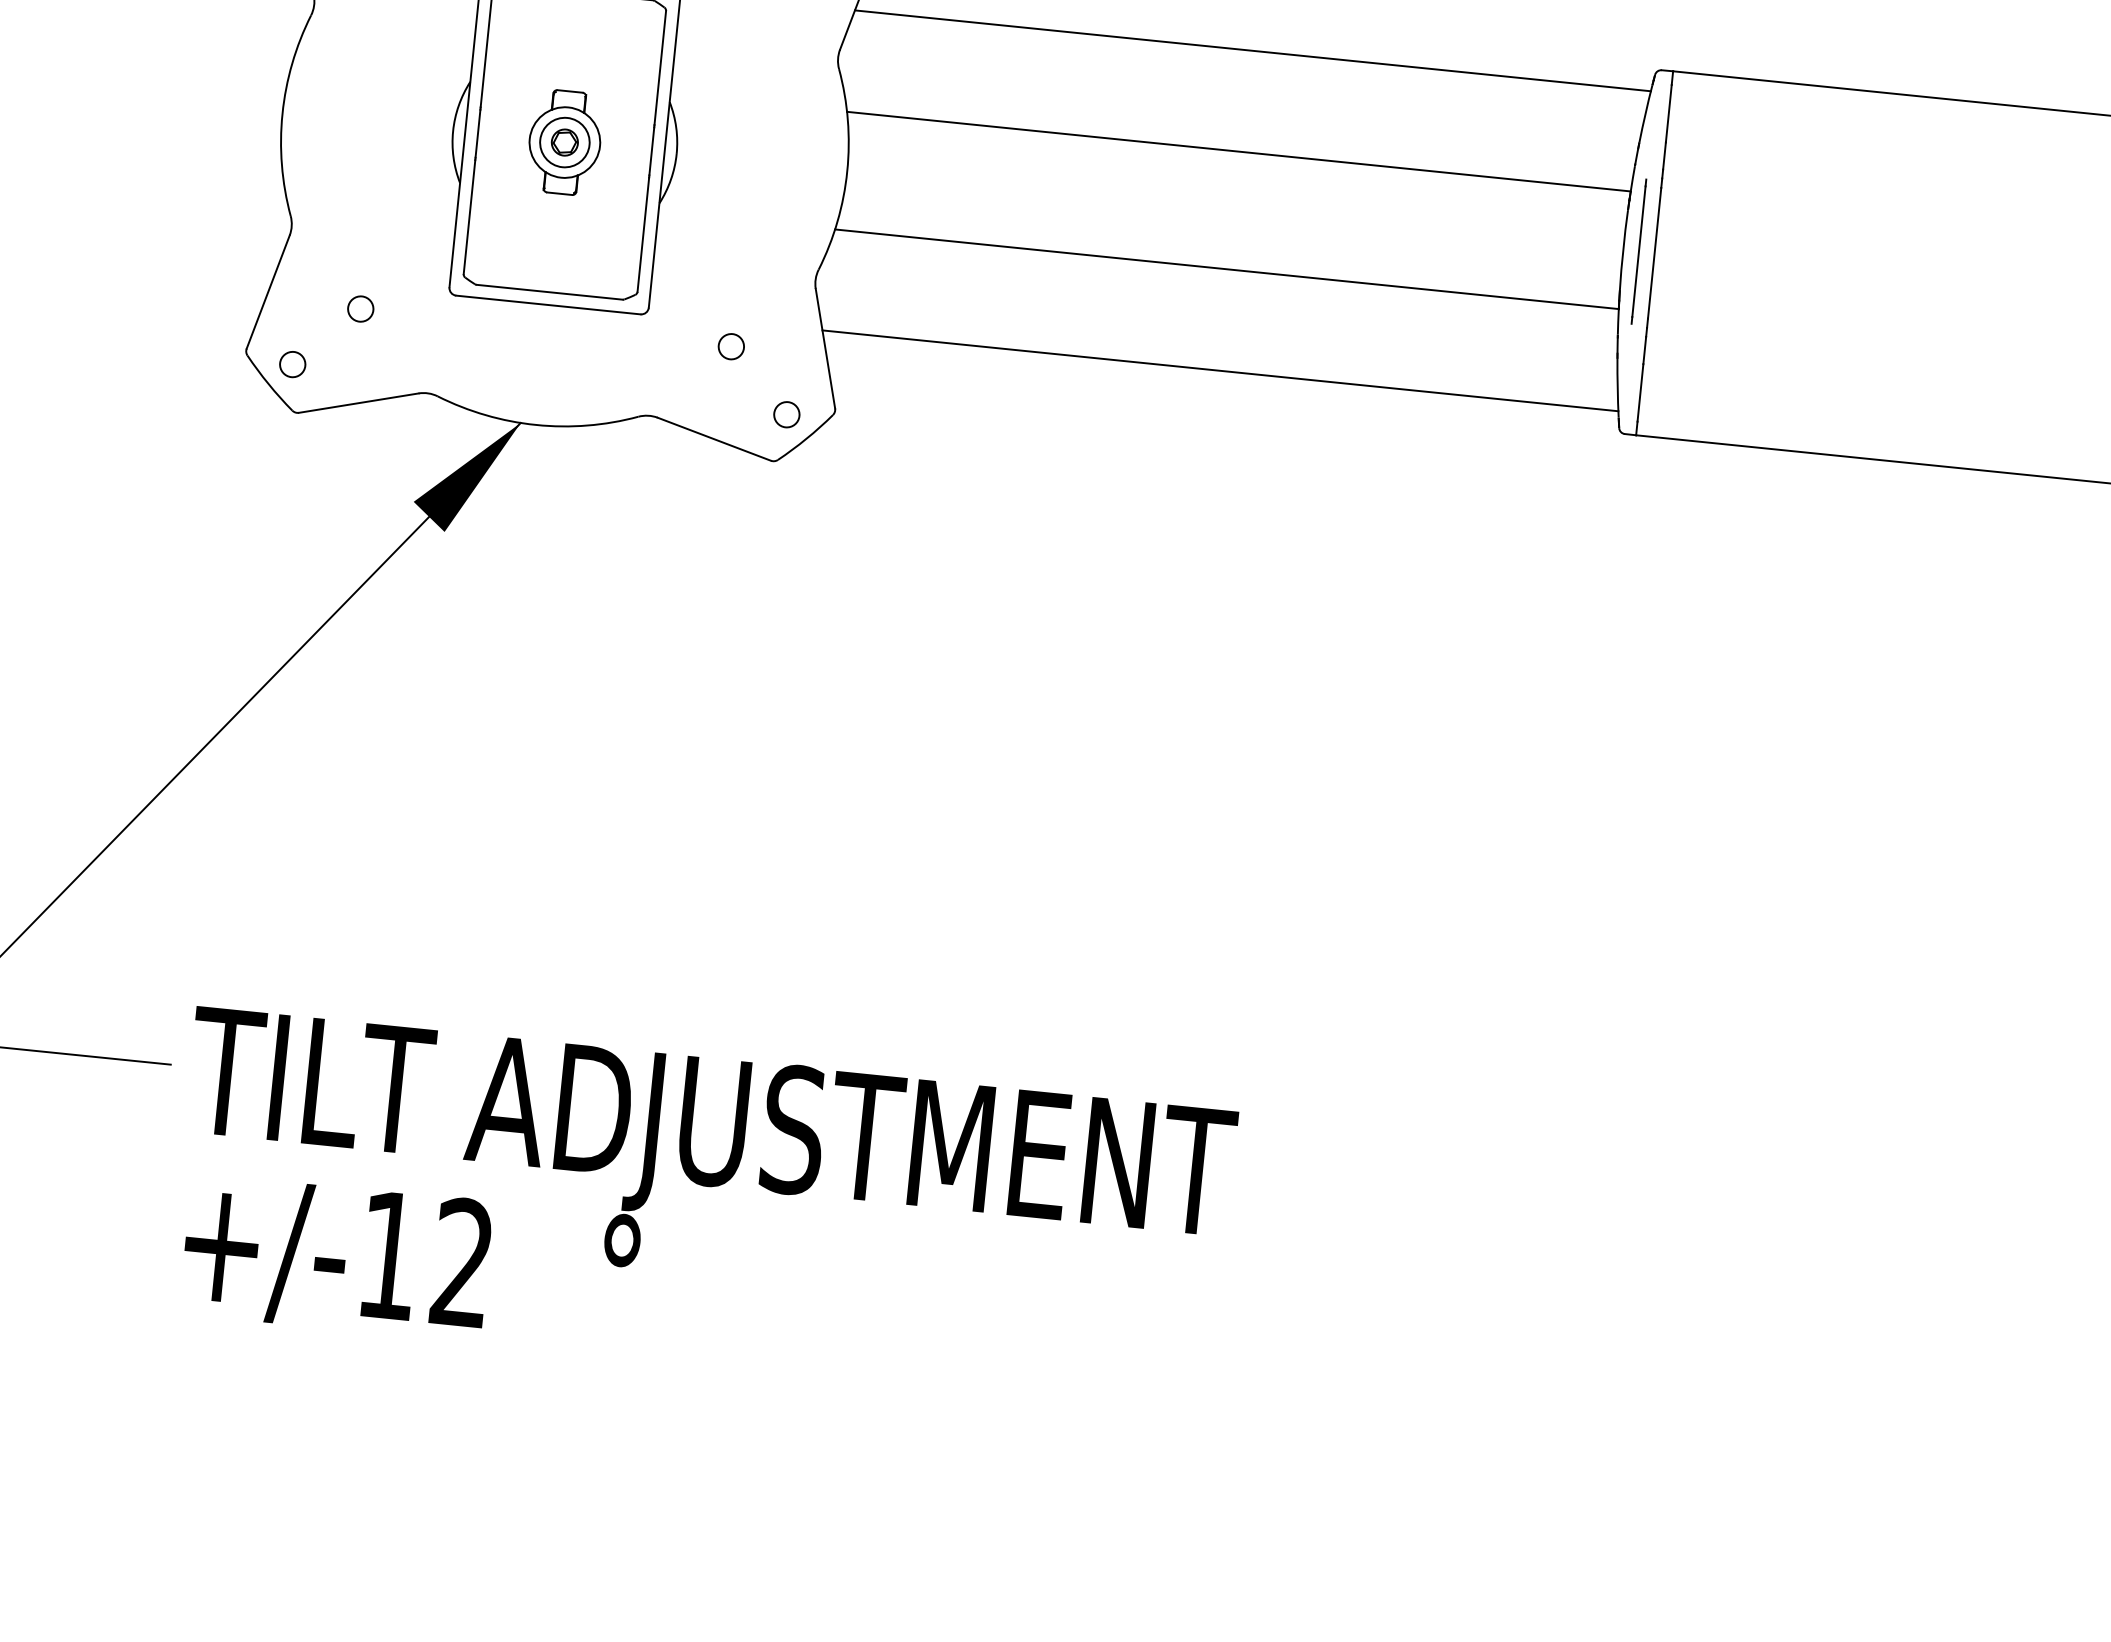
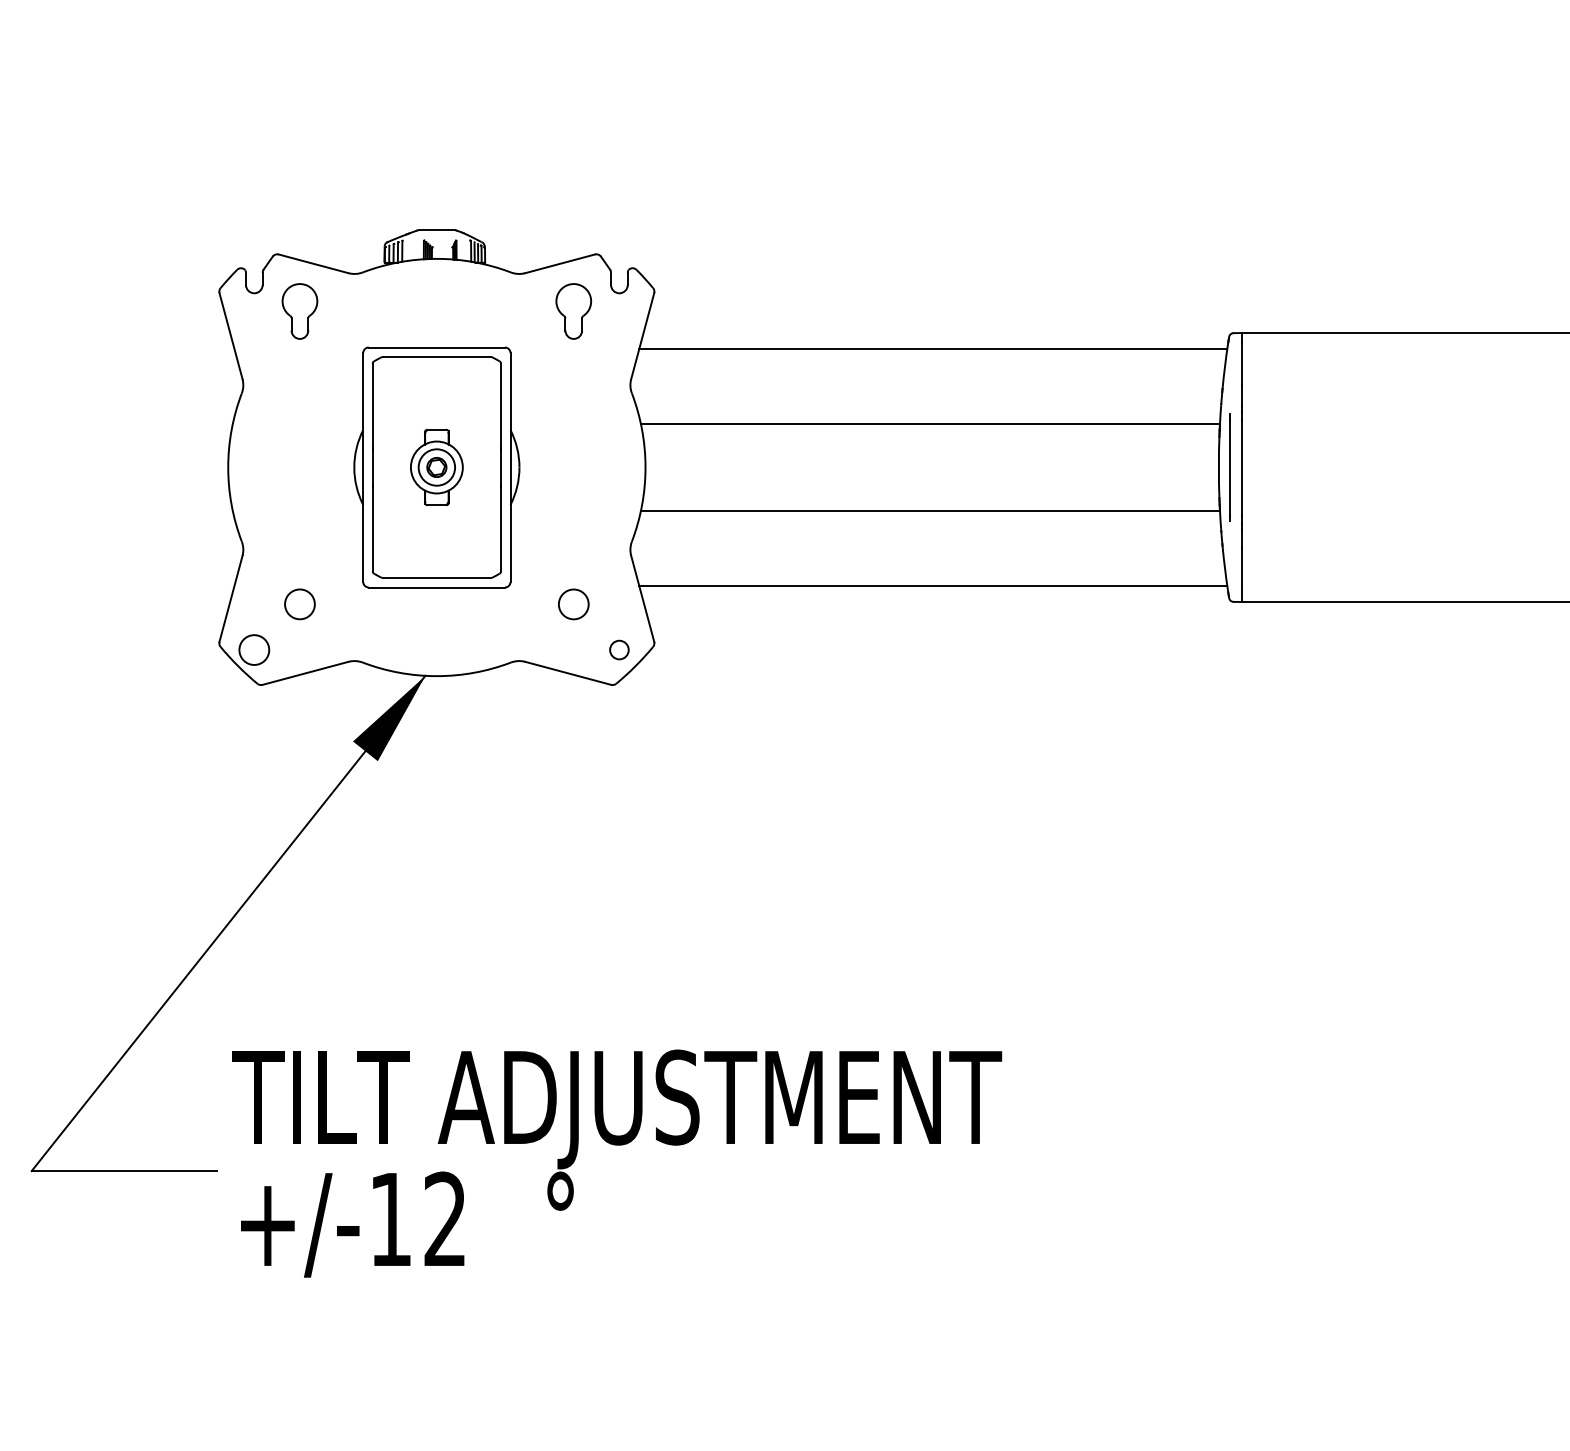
circle: (360, 309) -> (299, 604), size x1.6
circle: (730, 346) -> (573, 604), size x1.6
circle: (293, 363) -> (254, 649), size x1.6
text: (703, 1210) -> (617, 1163), moved

